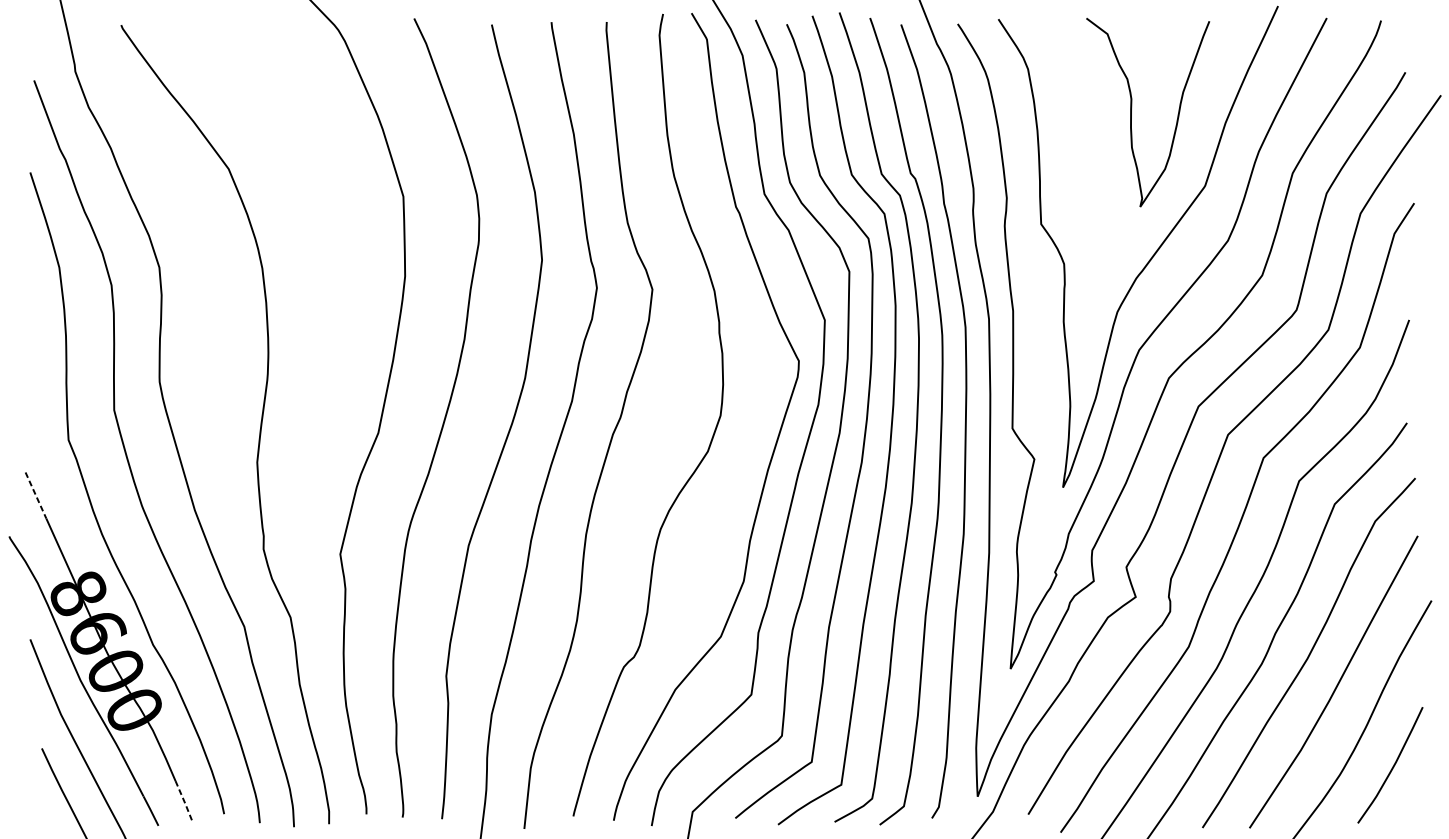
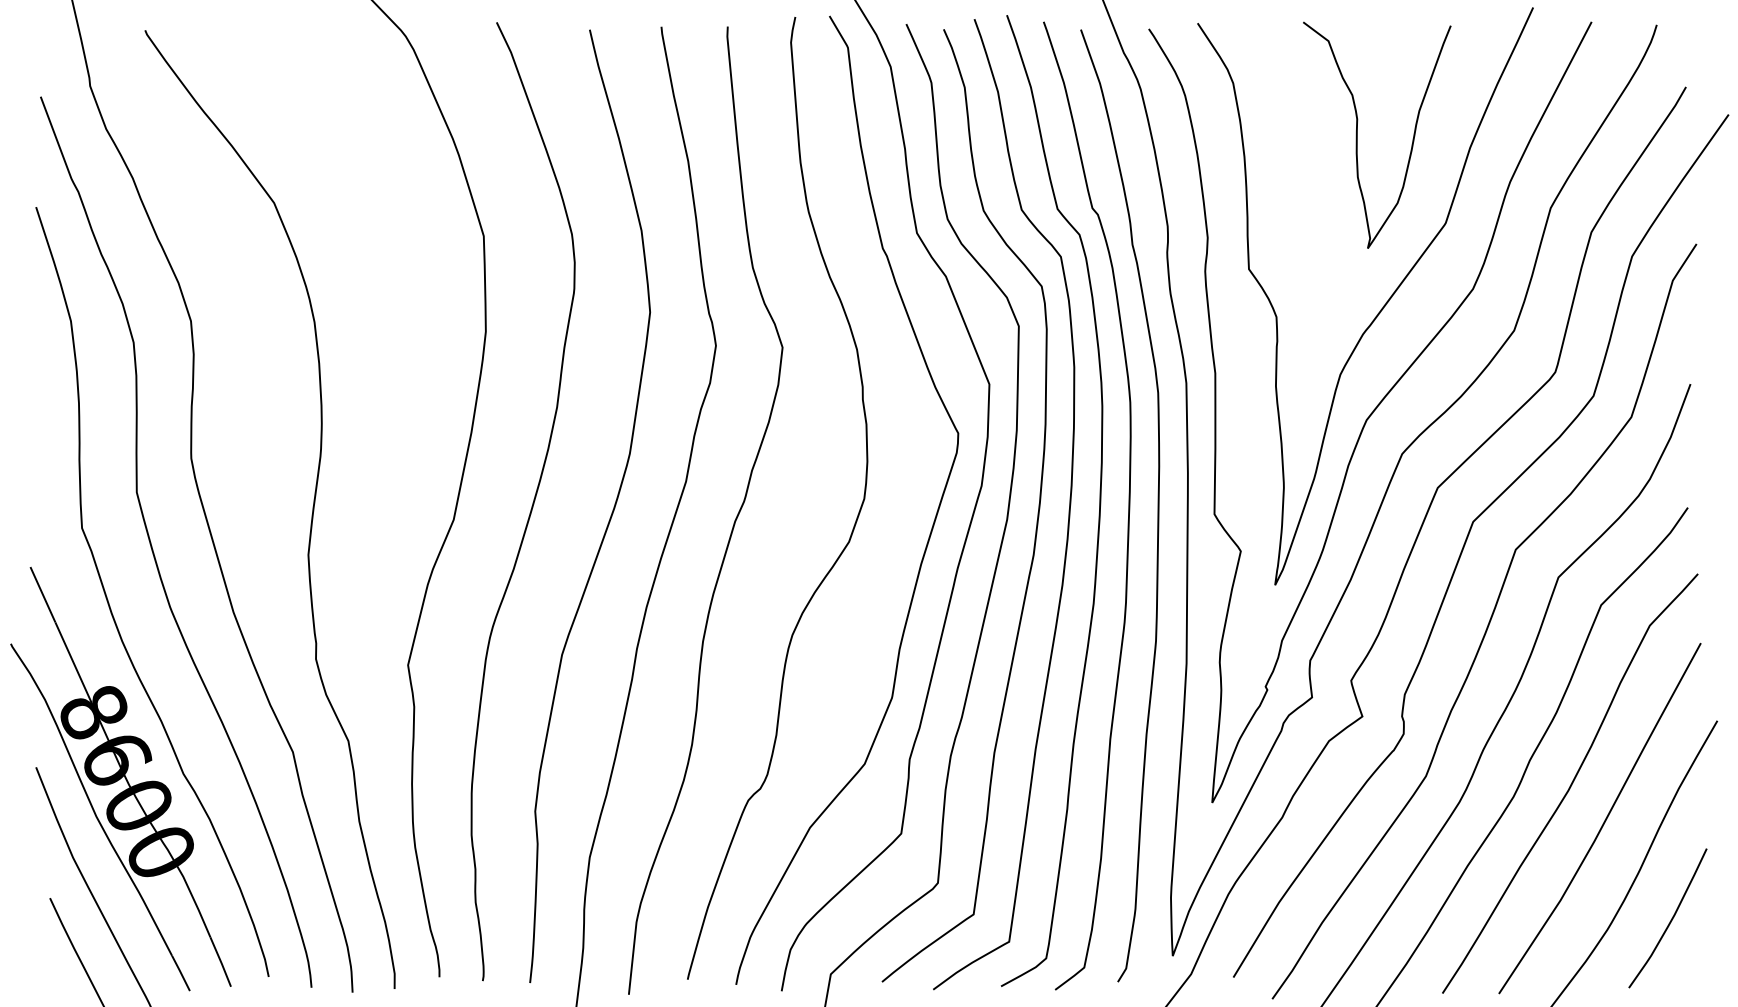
line: (36, 496) -> (43, 595), dashed -> solid
line: (184, 802) -> (221, 962), dashed -> solid

